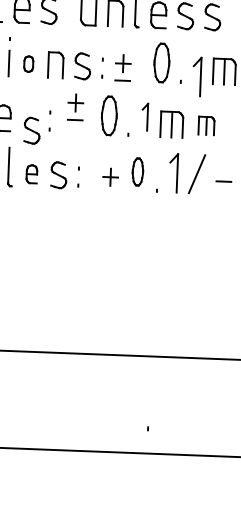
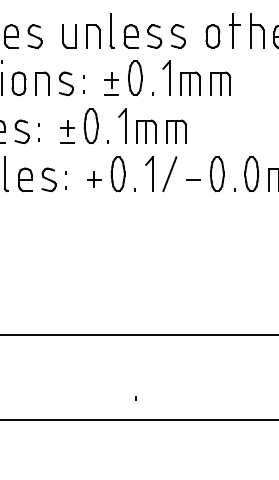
part: (28, 63) -> (18, 83), size x1.67
part: (122, 67) -> (111, 83), moved
part: (196, 76) -> (166, 77), moved
part: (75, 106) -> (67, 131), moved
part: (145, 116) -> (122, 125), size x1.43
part: (206, 125) -> (176, 131), size x1.43
part: (31, 130) -> (21, 131), moved
part: (137, 172) -> (117, 174), size x1.43
part: (31, 173) -> (25, 179), size x1.43

